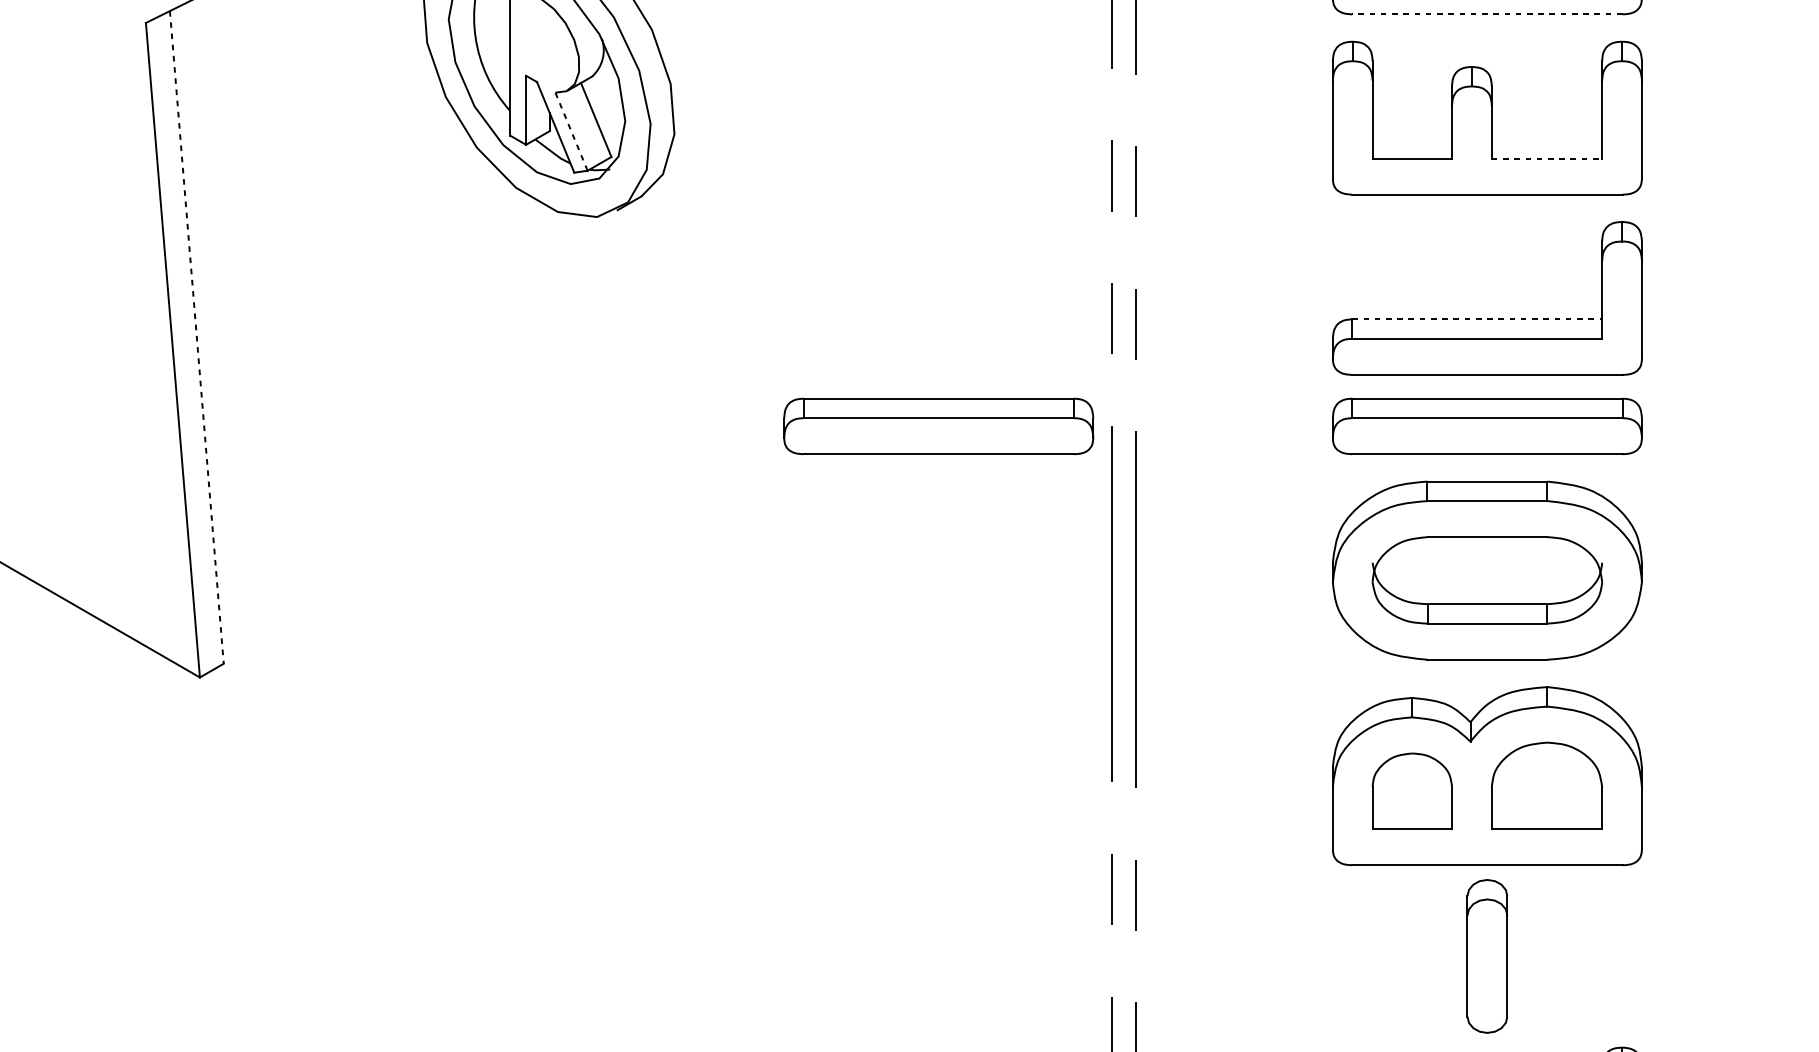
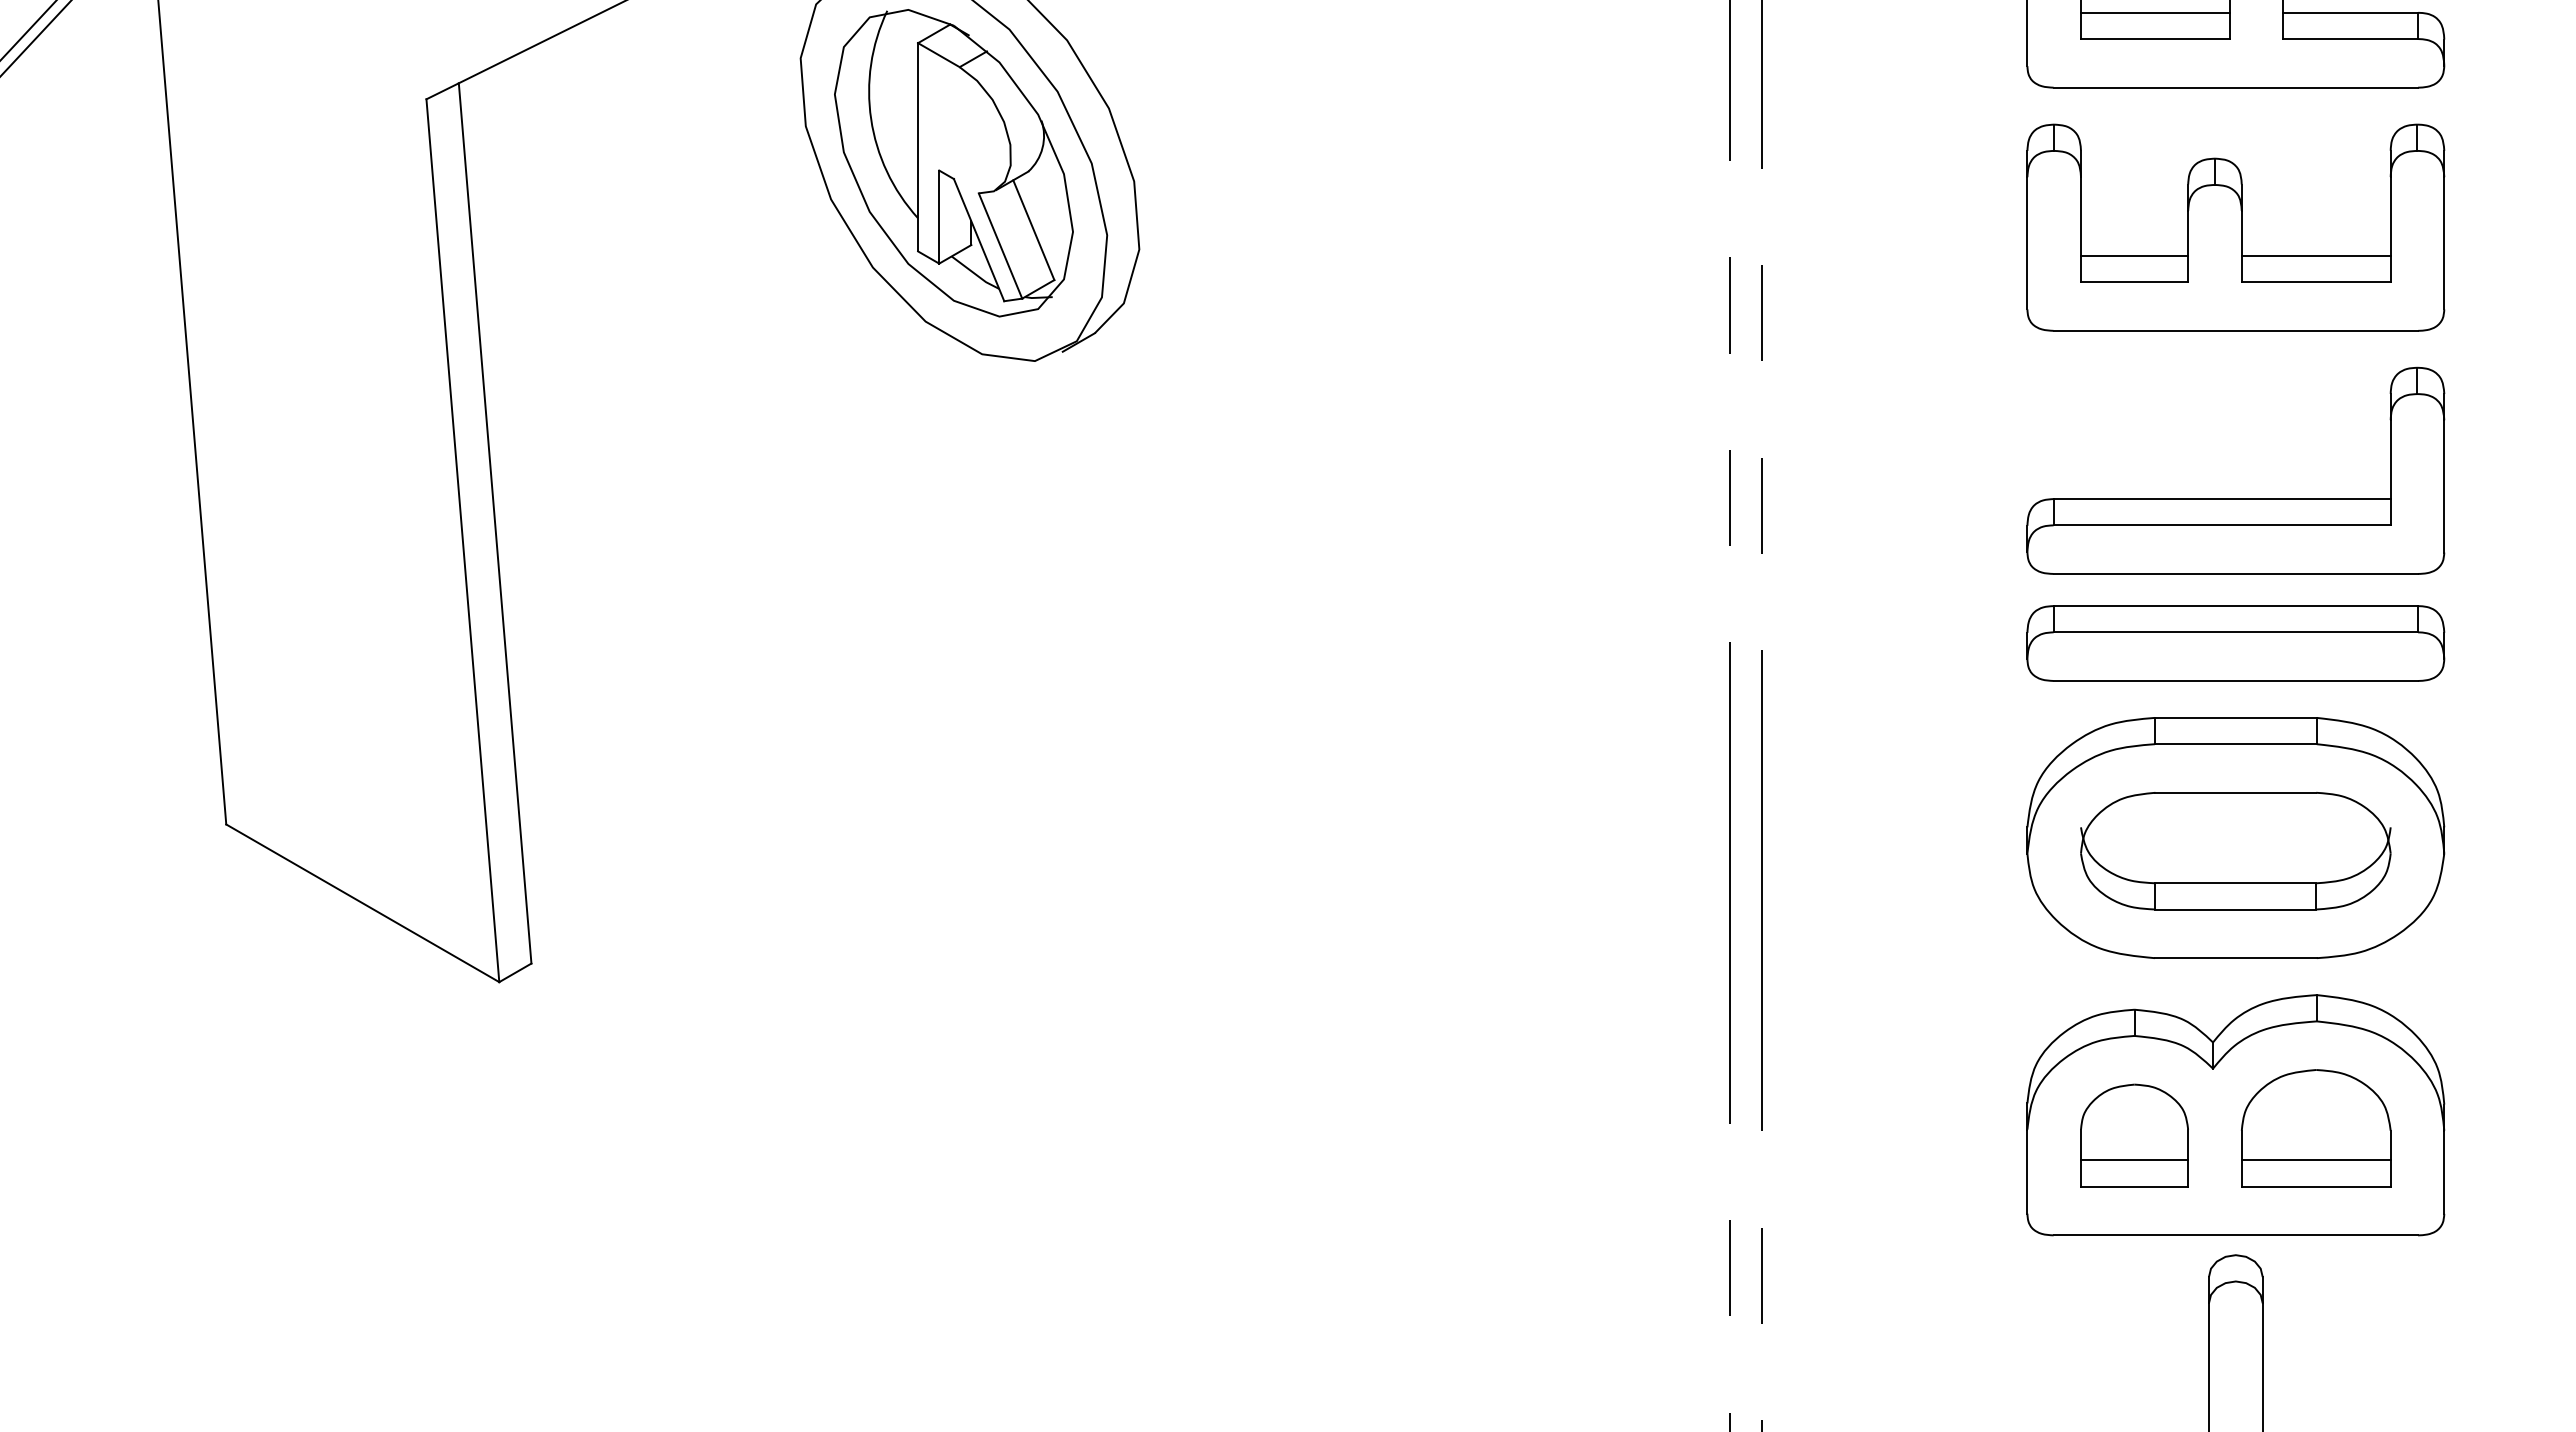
line: (1487, 14) -> (2235, 87), dashed -> solid
line: (571, 132) -> (1000, 246), dashed -> solid
line: (1412, 138) -> (2134, 255), added
line: (1546, 138) -> (2315, 255), added
line: (1547, 158) -> (2316, 282), dashed -> solid
line: (1477, 319) -> (2222, 499), dashed -> solid
line: (197, 337) -> (495, 523), dashed -> solid
part: (938, 426) -> (1495, 643), removed
line: (1412, 809) -> (2134, 1160), added
line: (1546, 809) -> (2315, 1160), added

